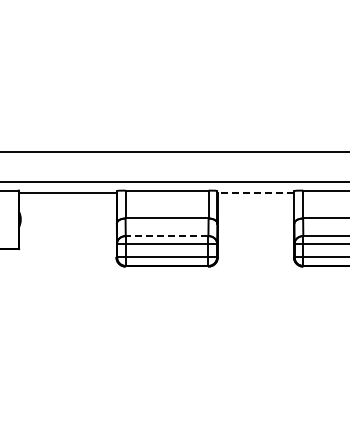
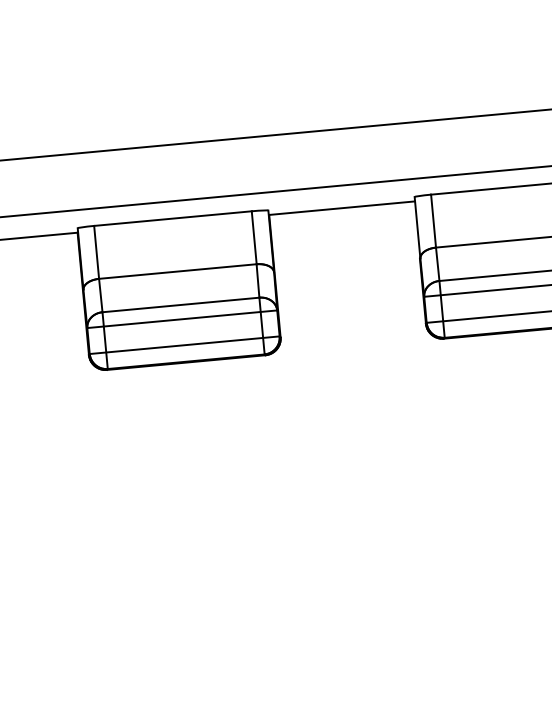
line: (255, 193) -> (341, 208), dashed -> solid
line: (166, 236) -> (179, 305), dashed -> solid

